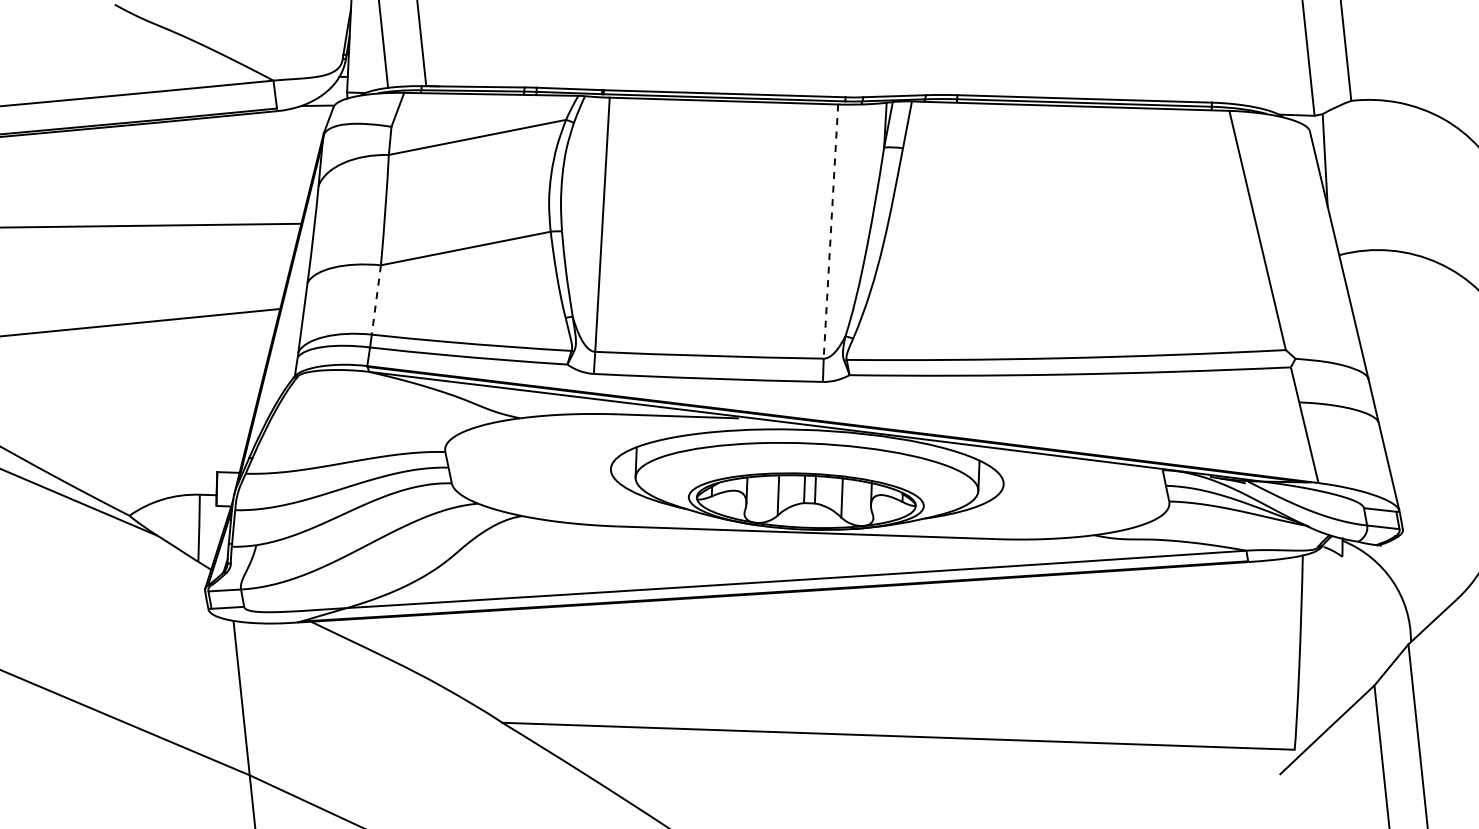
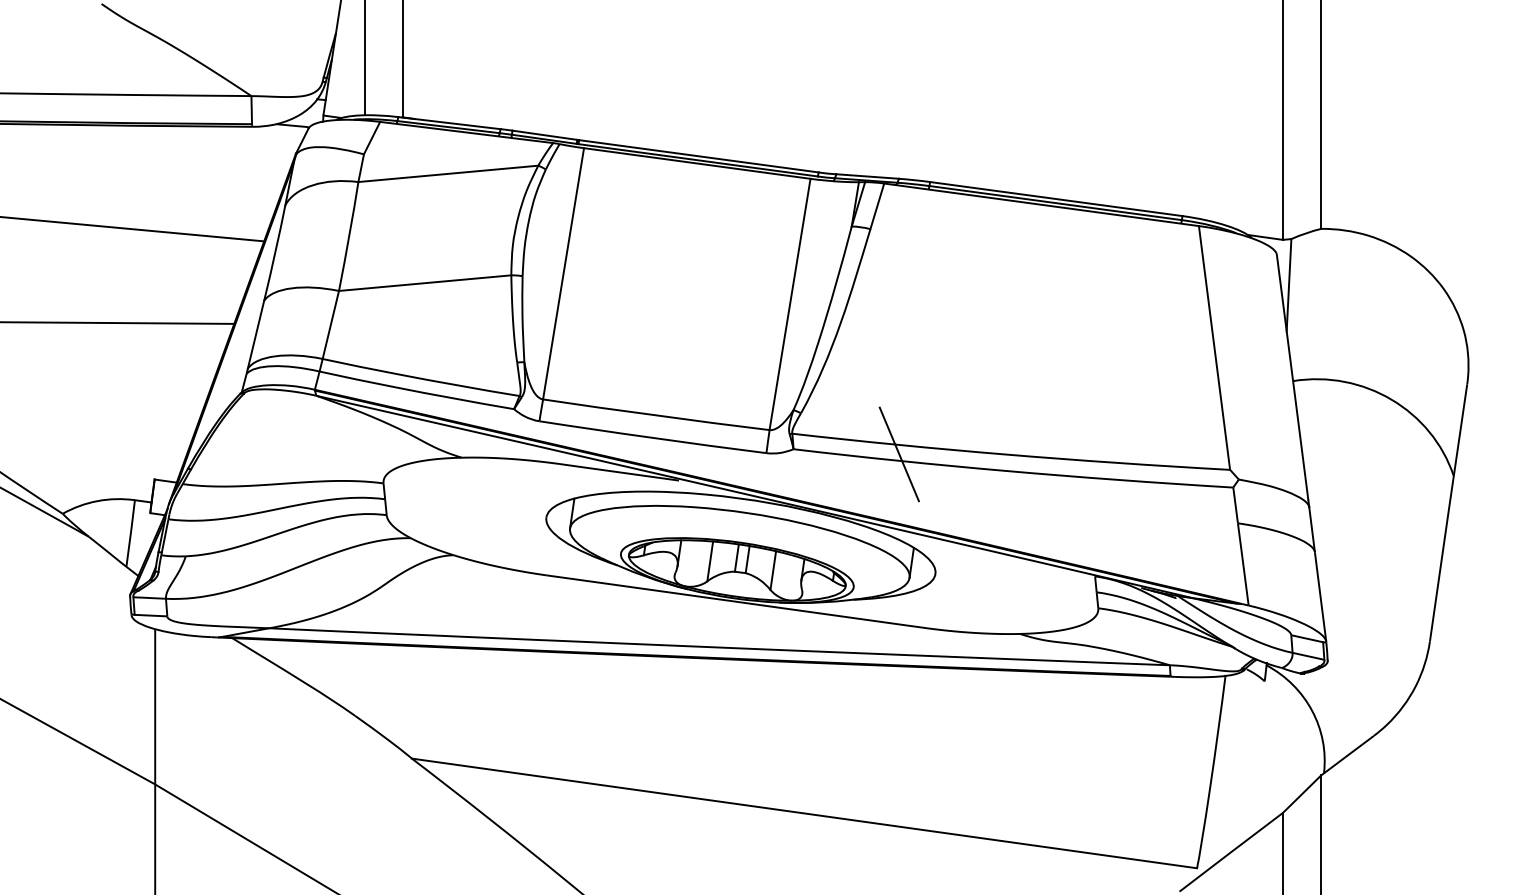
line: (830, 231) -> (789, 304), dashed -> solid
line: (375, 299) -> (330, 324), dashed -> solid
line: (954, 369) -> (898, 454), added

